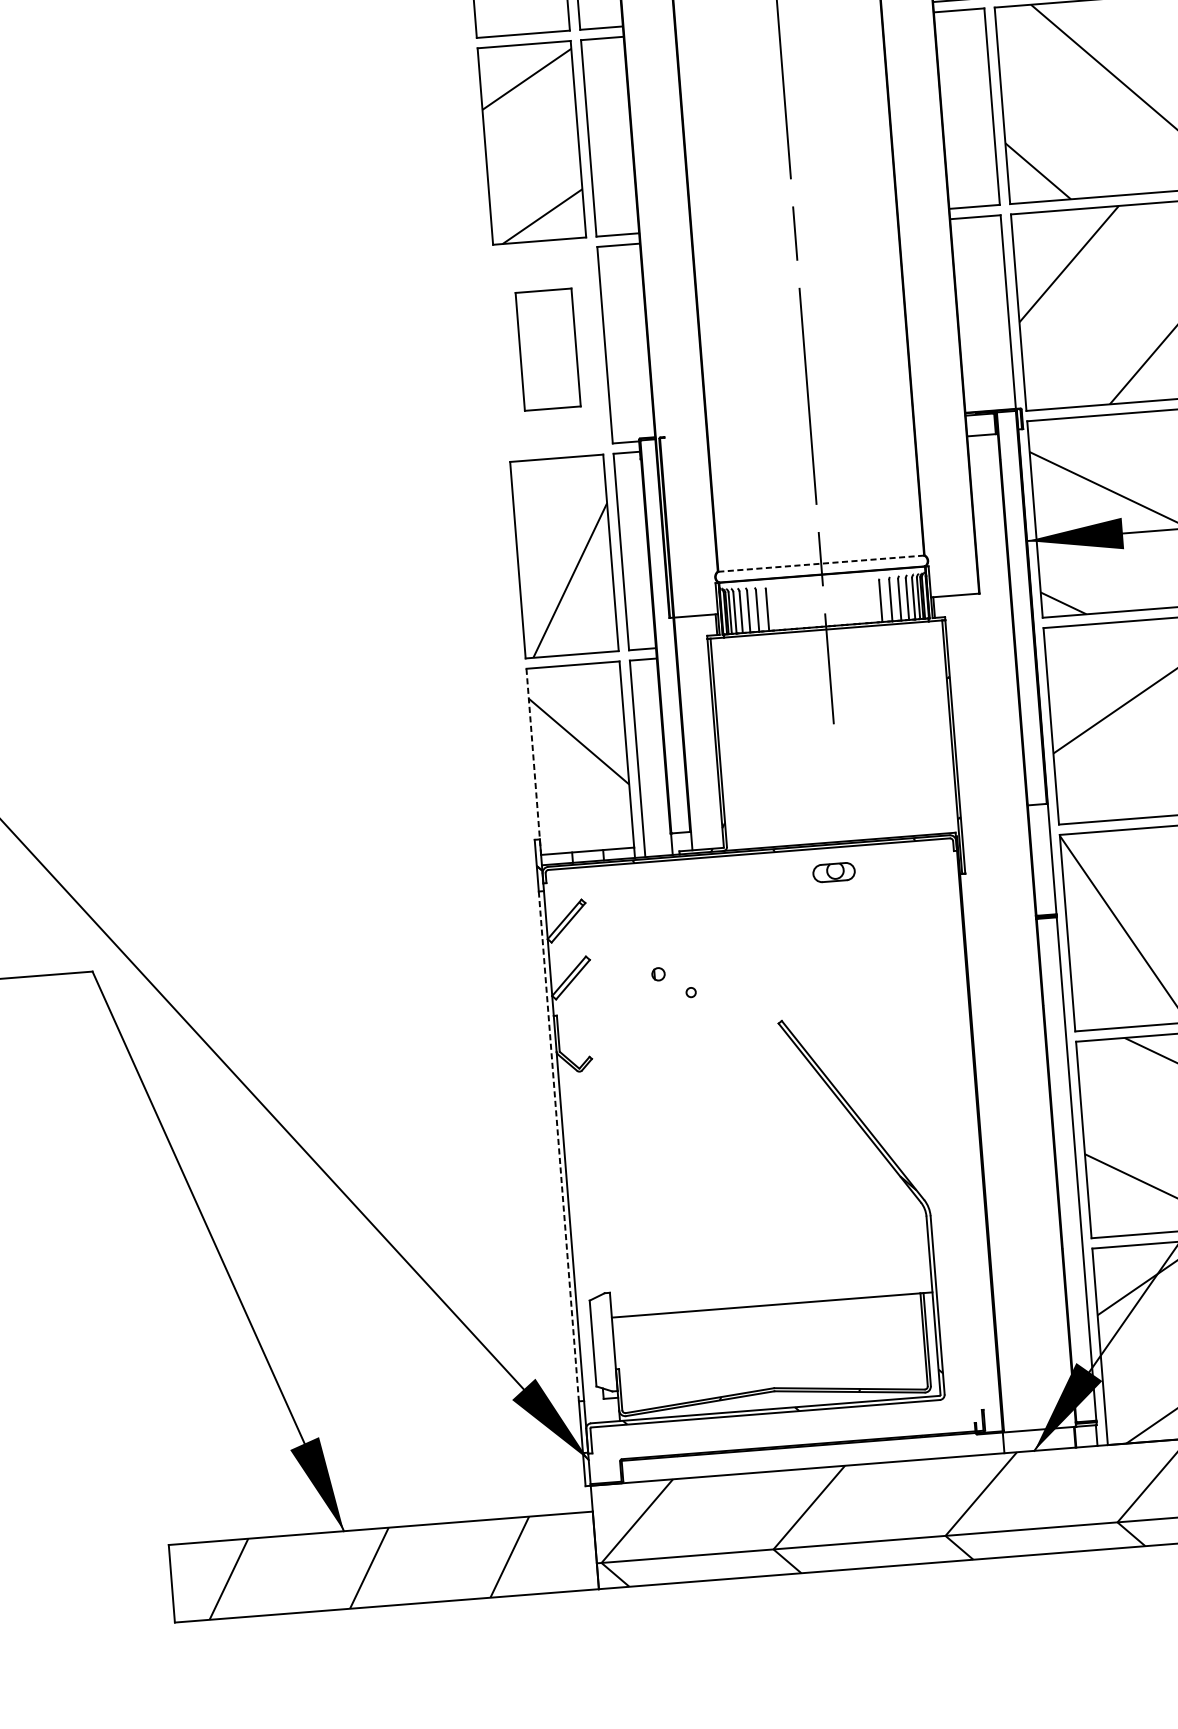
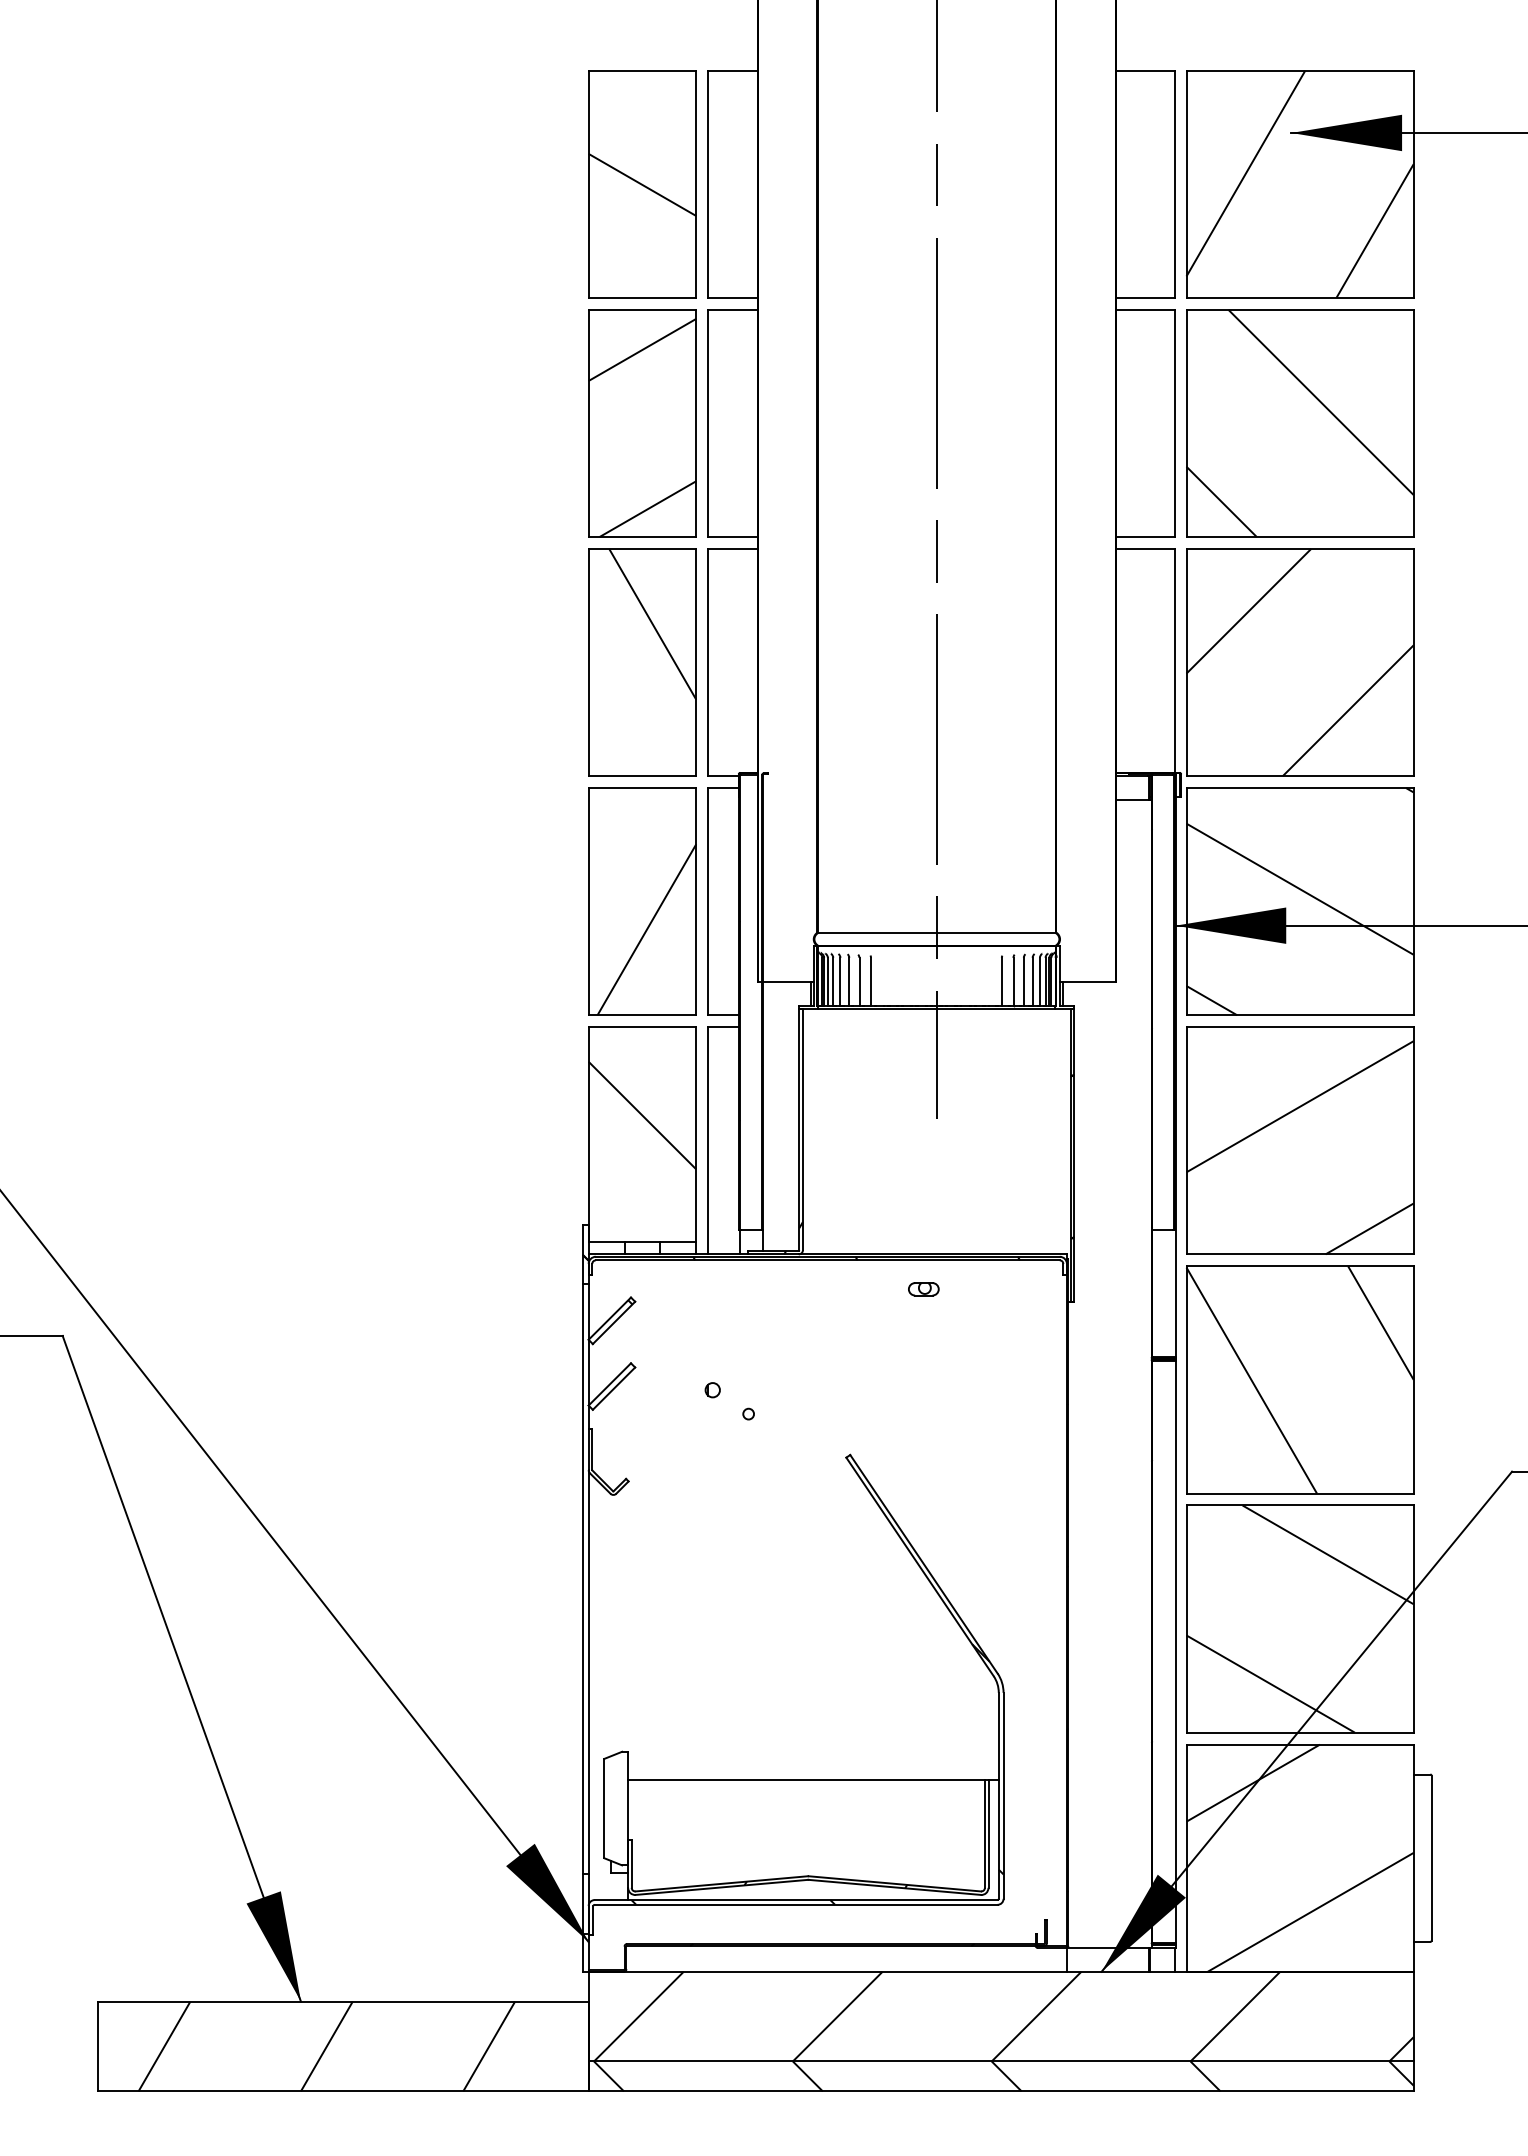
part: (548, 349) -> (642, 662), size x1.67
line: (820, 564) -> (936, 933), dashed -> solid
line: (533, 761) -> (588, 1134), dashed -> solid
part: (833, 872) -> (923, 1289), size x0.62
line: (558, 1146) -> (582, 1579), dashed -> solid

